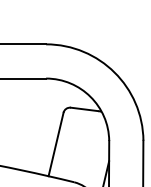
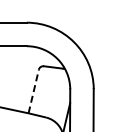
line: (55, 144) -> (33, 91), solid -> dashed

